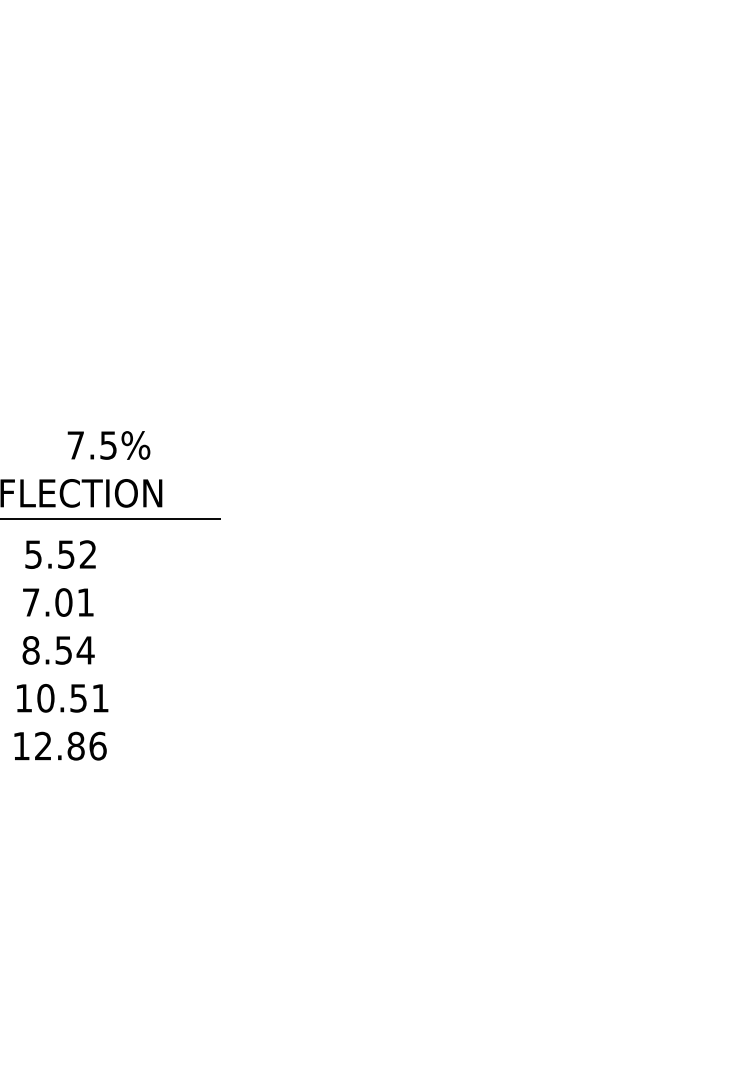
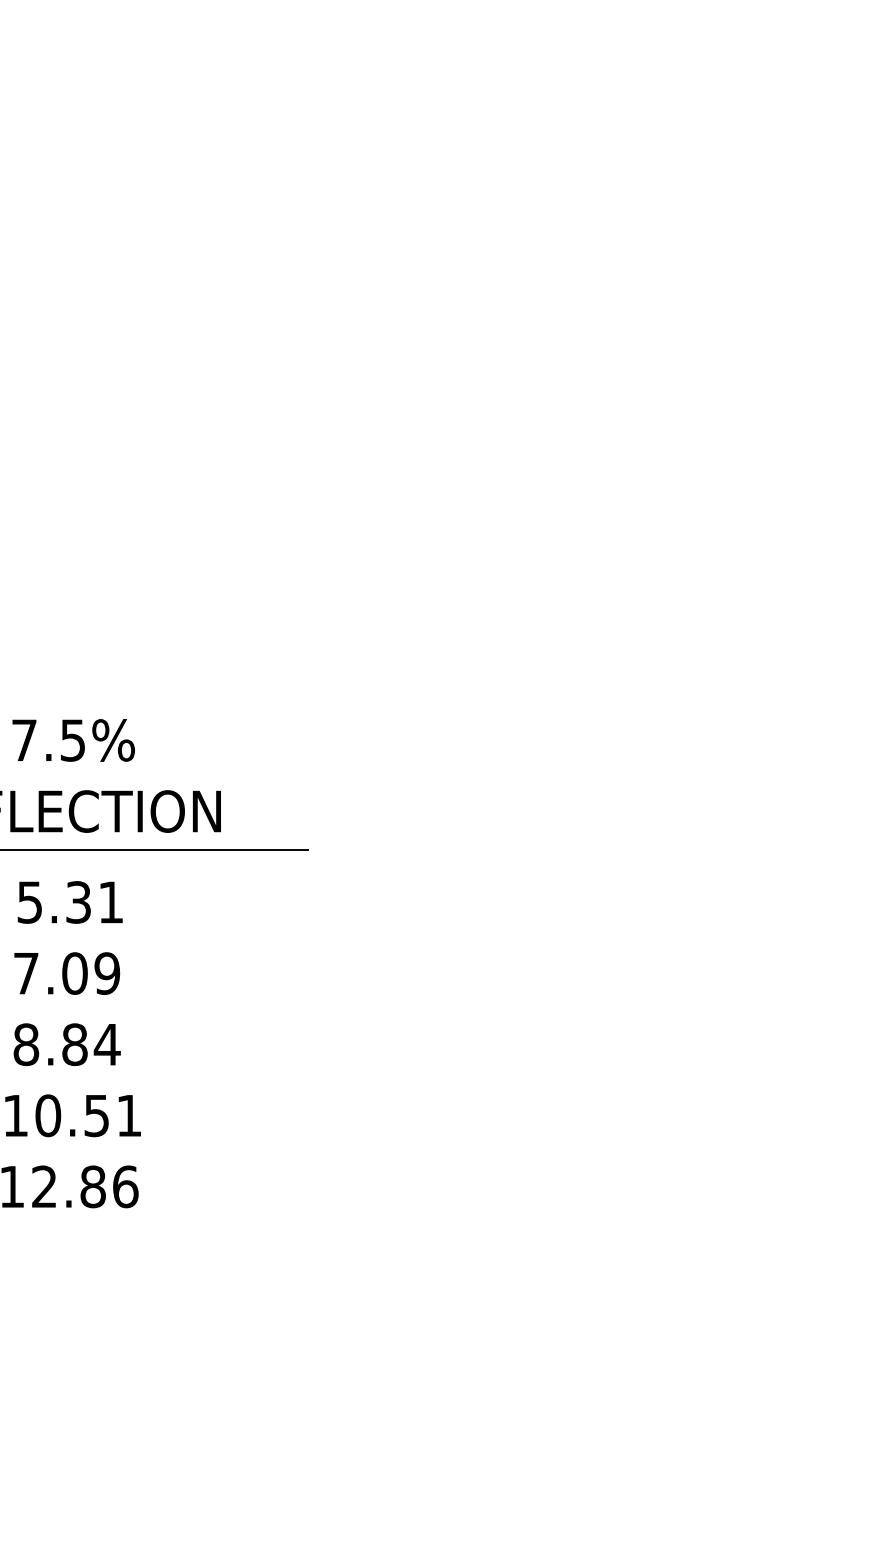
text: (108, 445) -> (72, 740), moved
text: (76, 554) -> (93, 902), 5.52 -> 5.31
text: (85, 602) -> (107, 973), 7.01 -> 7.09
text: (63, 650) -> (74, 1044), 8.54 -> 8.84

